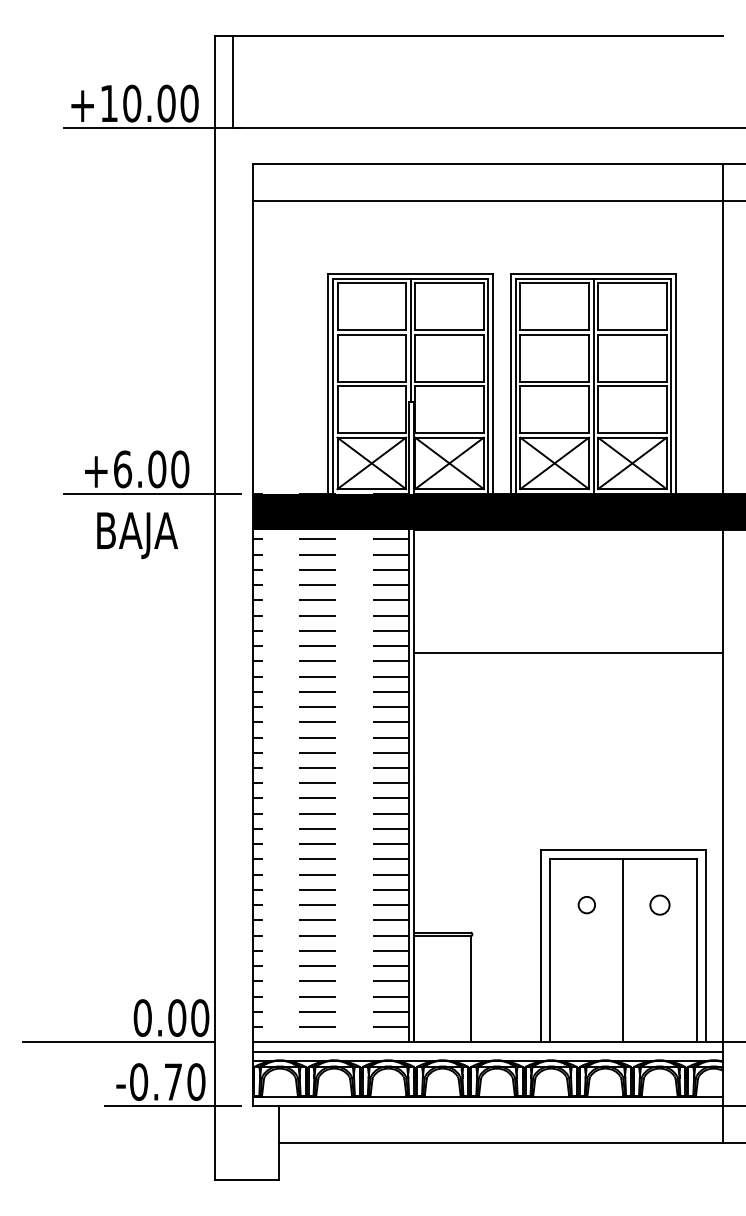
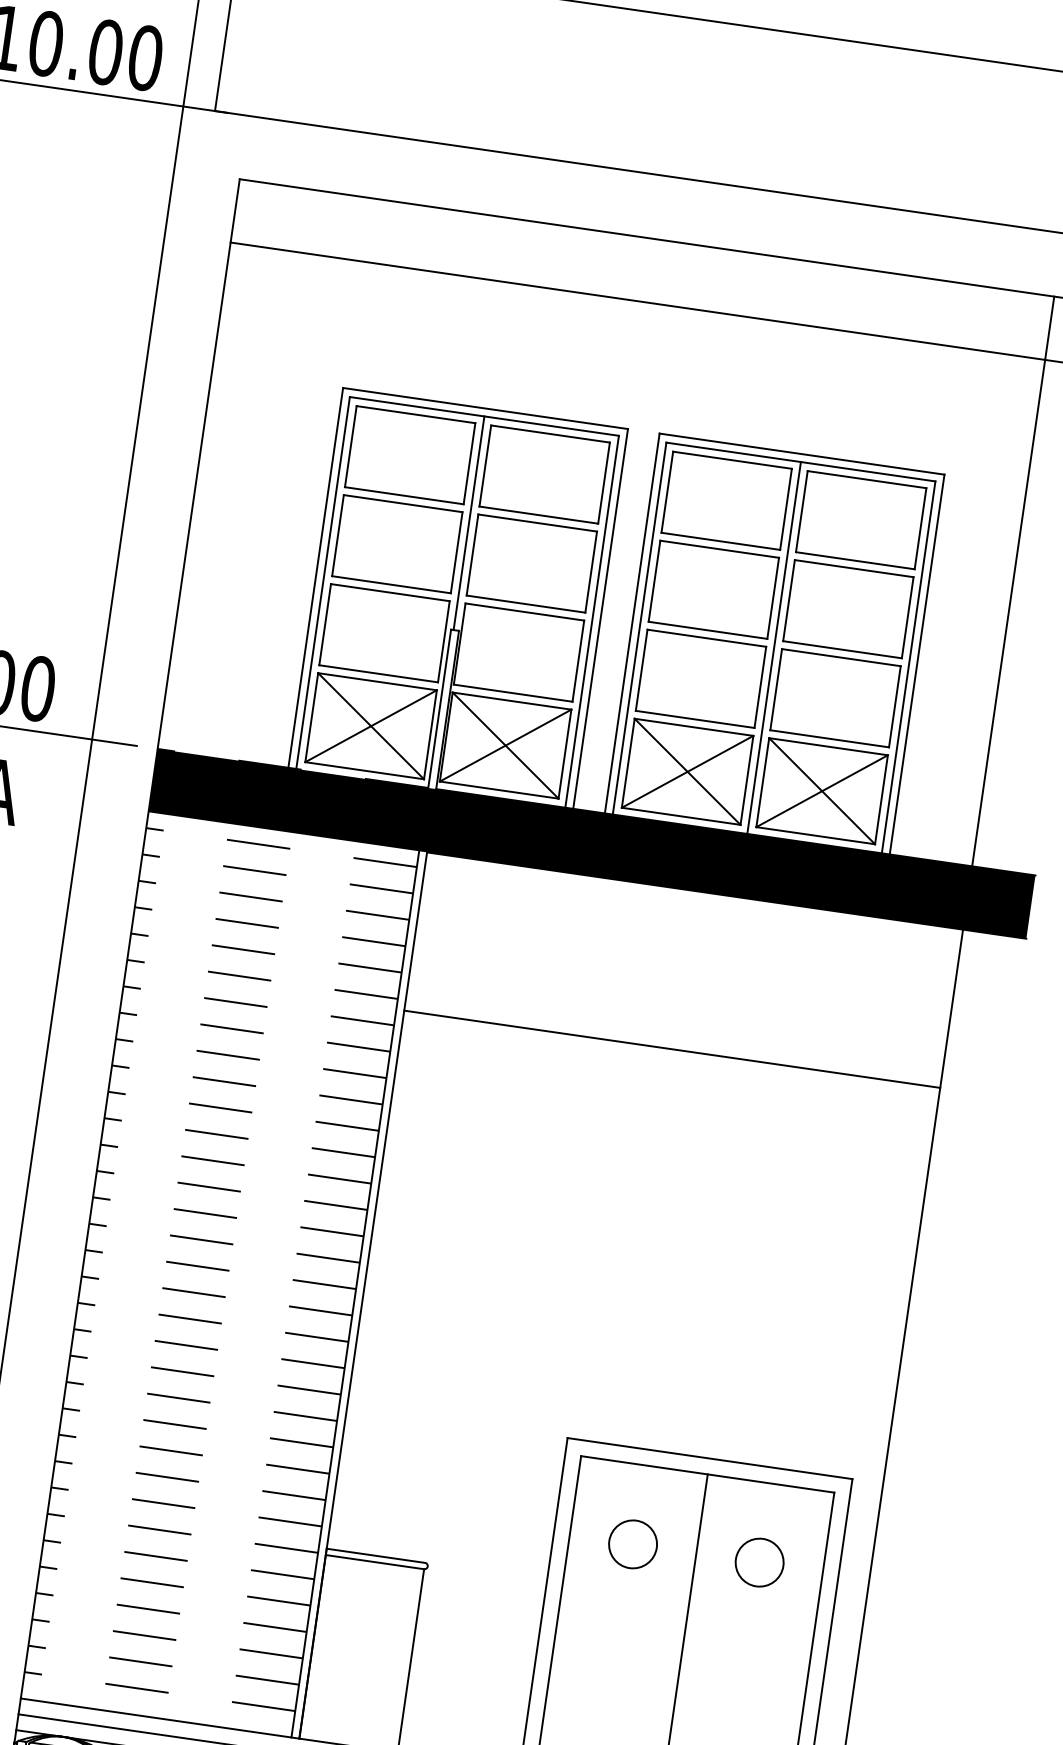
line: (568, 652) -> (672, 1048), moved
circle: (586, 904) -> (632, 1543), size x1.67
circle: (659, 904) -> (759, 1561), size x1.43

